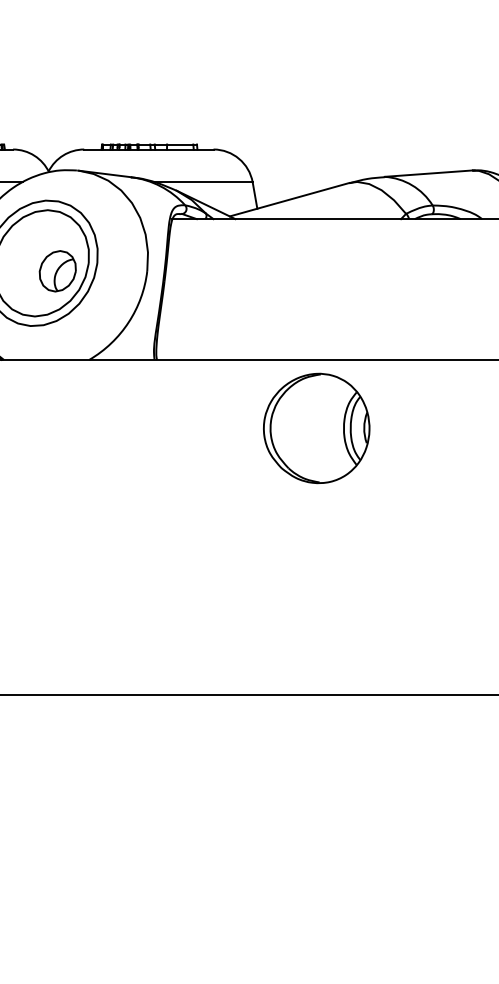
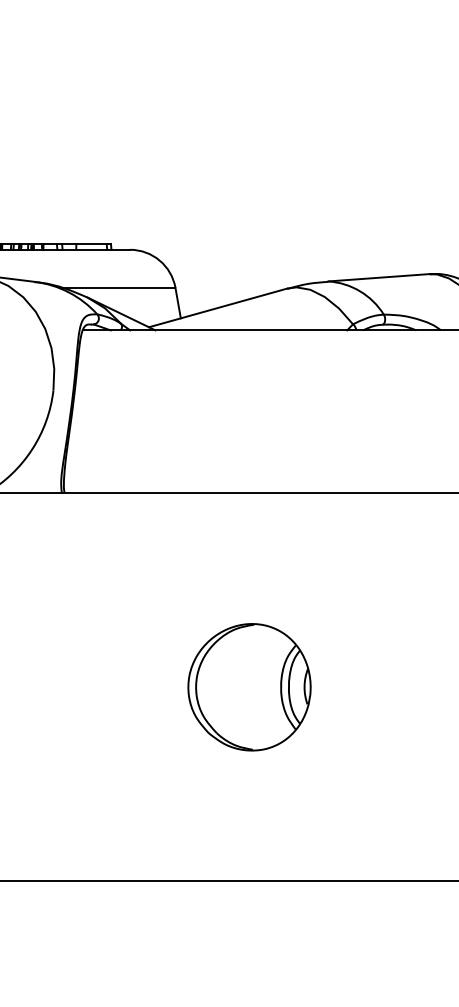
part: (316, 428) -> (249, 687), moved

